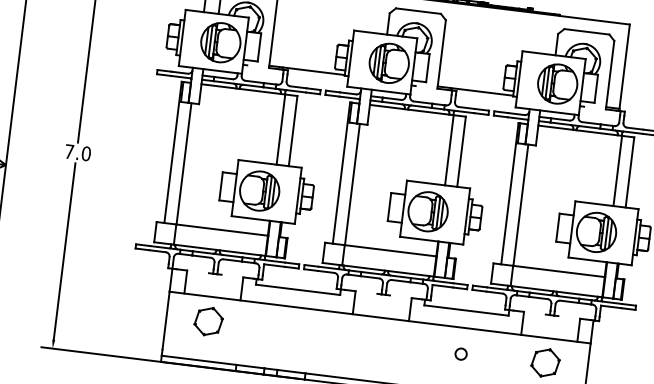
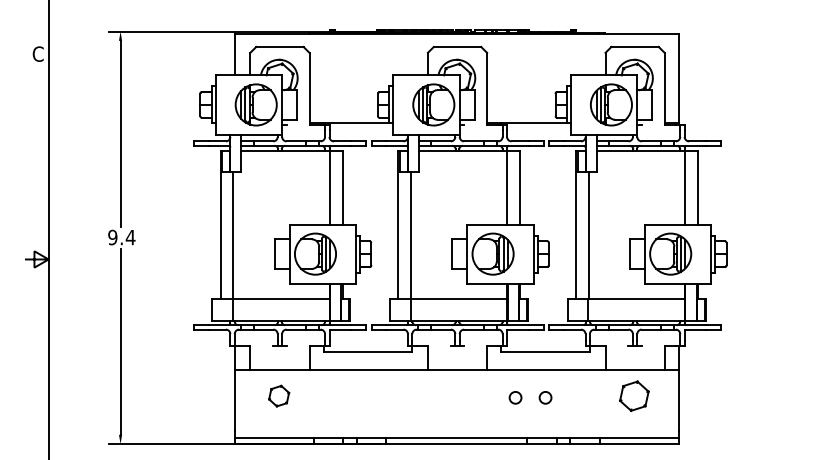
text: (77, 152) -> (121, 237), 7.0 -> 9.4
part: (208, 320) -> (278, 395), size x0.7
circle: (432, 350) -> (515, 397), added

